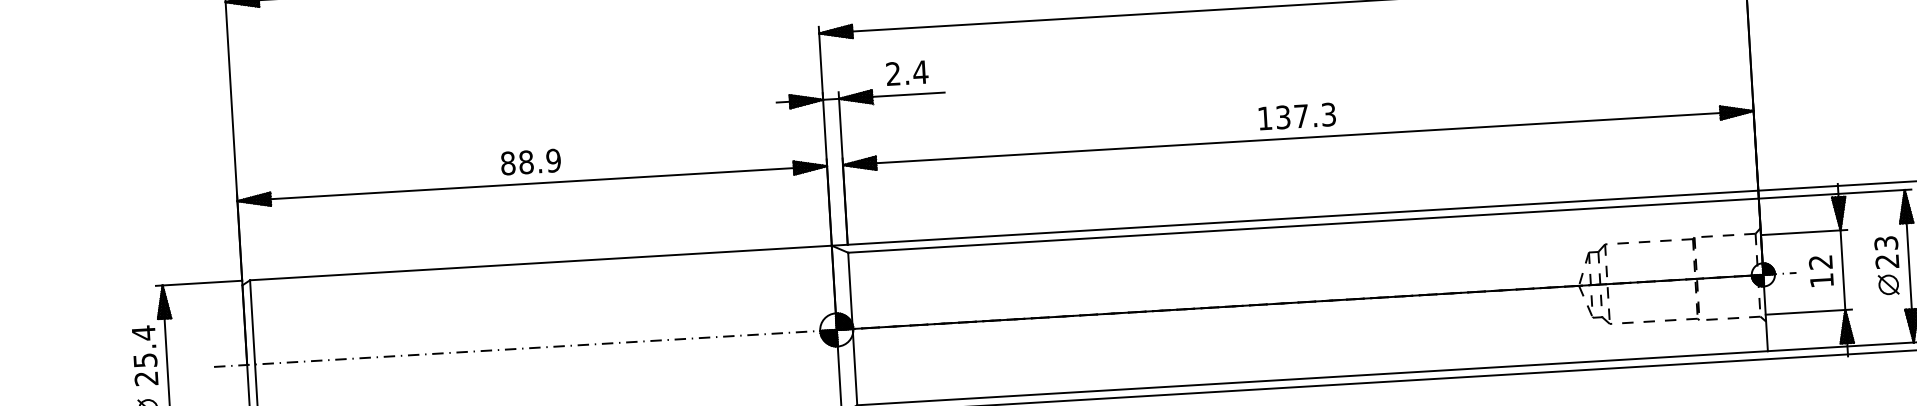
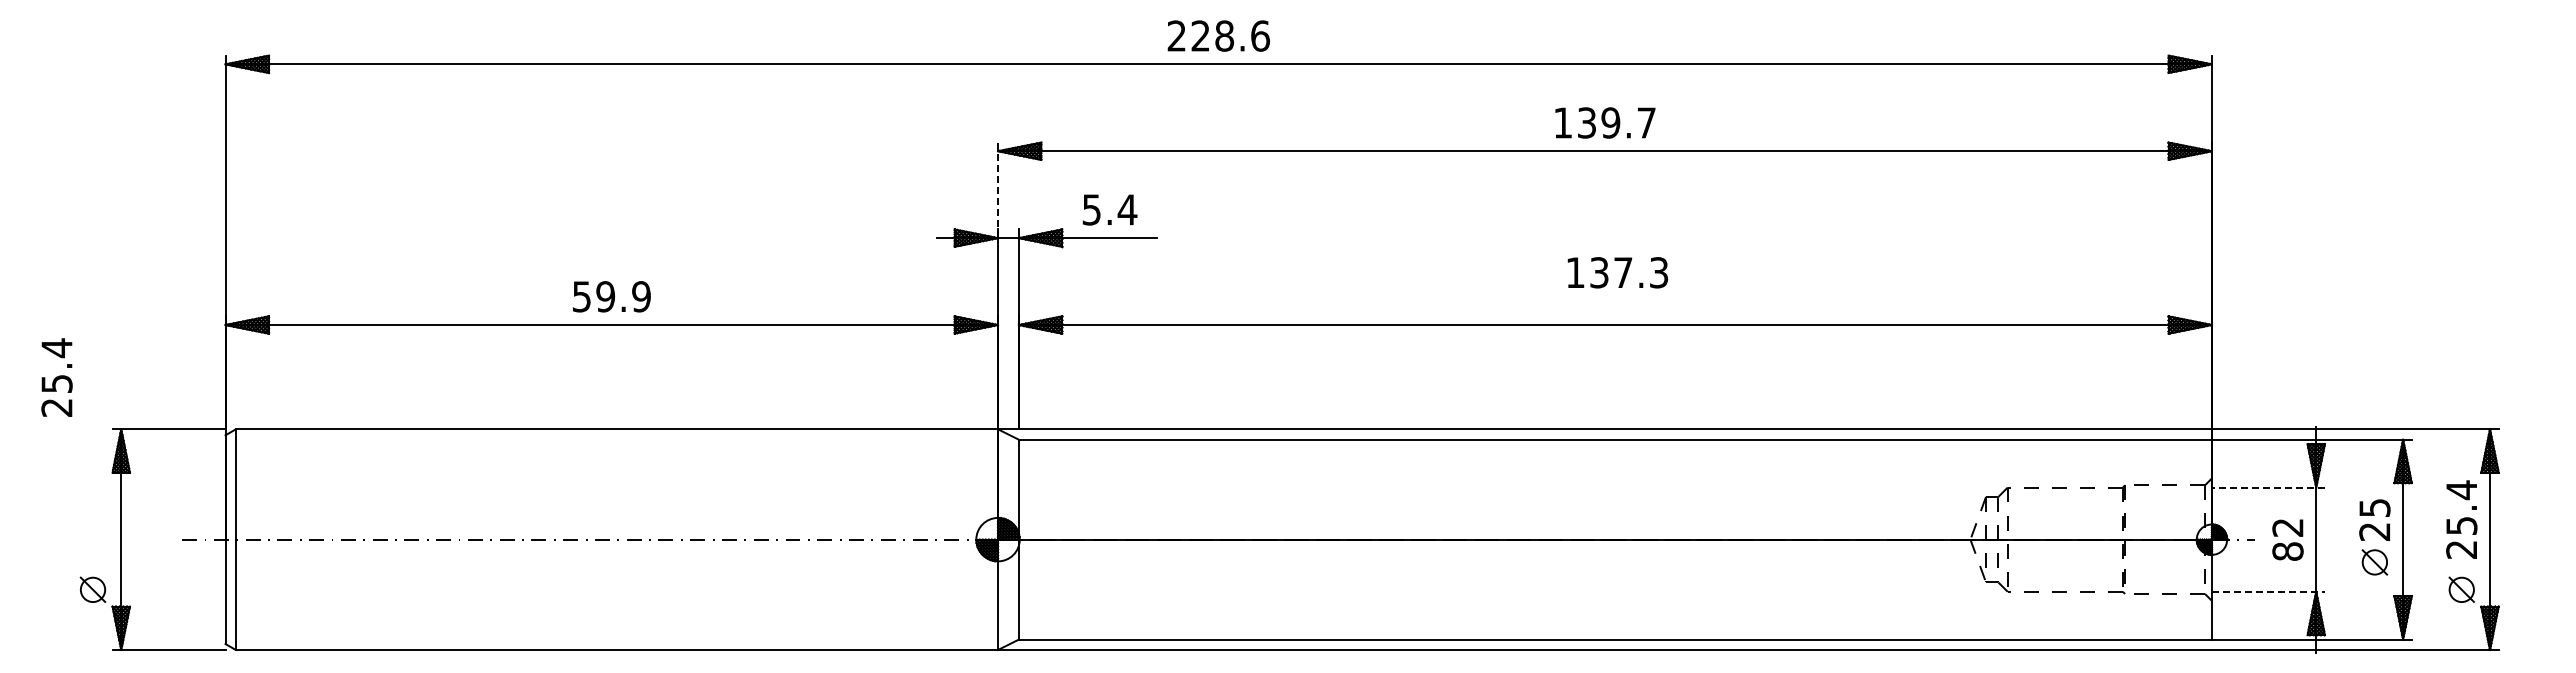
line: (821, 63) -> (998, 190), solid -> dashed
text: (893, 73) -> (1091, 209), 2.4 -> 5.4
text: (1297, 116) -> (1617, 272), moved
text: (517, 162) -> (593, 296), 88.9 -> 59.9
line: (1803, 232) -> (2267, 487), solid -> dashed
text: (1885, 242) -> (2374, 507), 23 -> 25
text: (1821, 280) -> (2287, 551), 12 -> 82
line: (1808, 311) -> (2268, 591), solid -> dashed
text: (144, 355) -> (56, 377), moved

